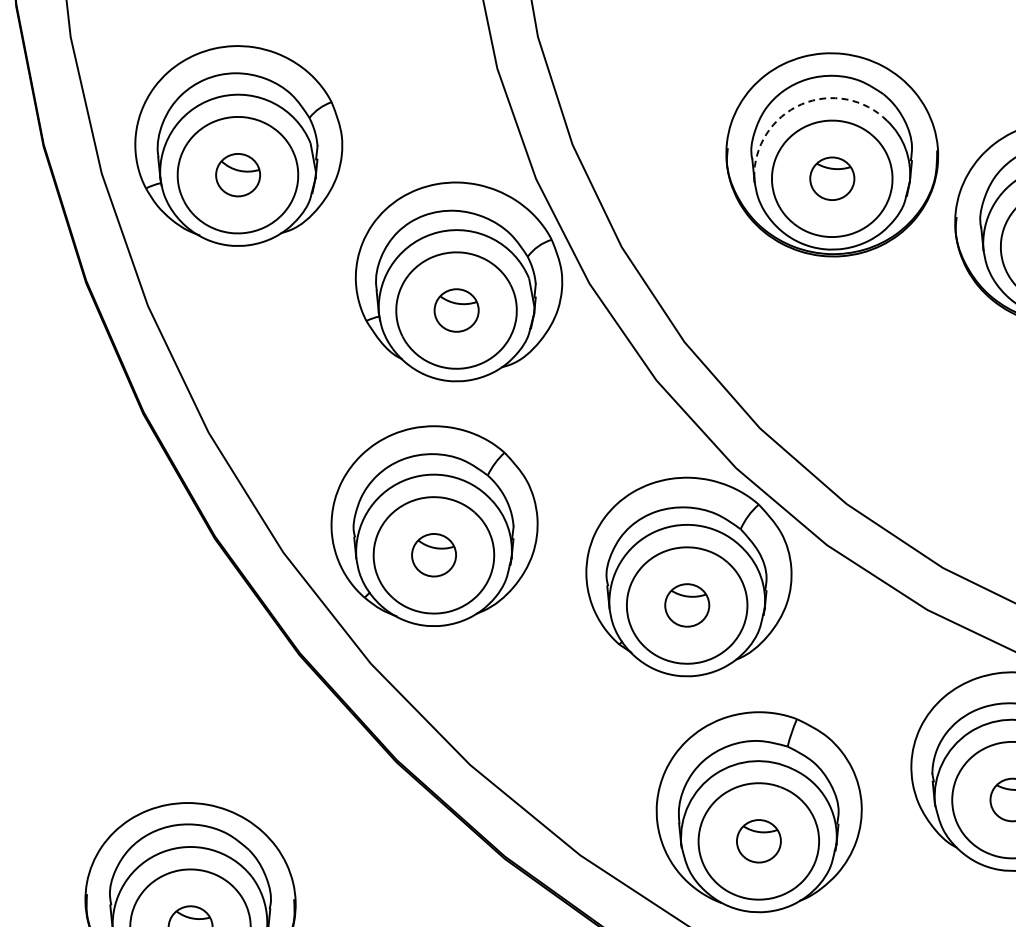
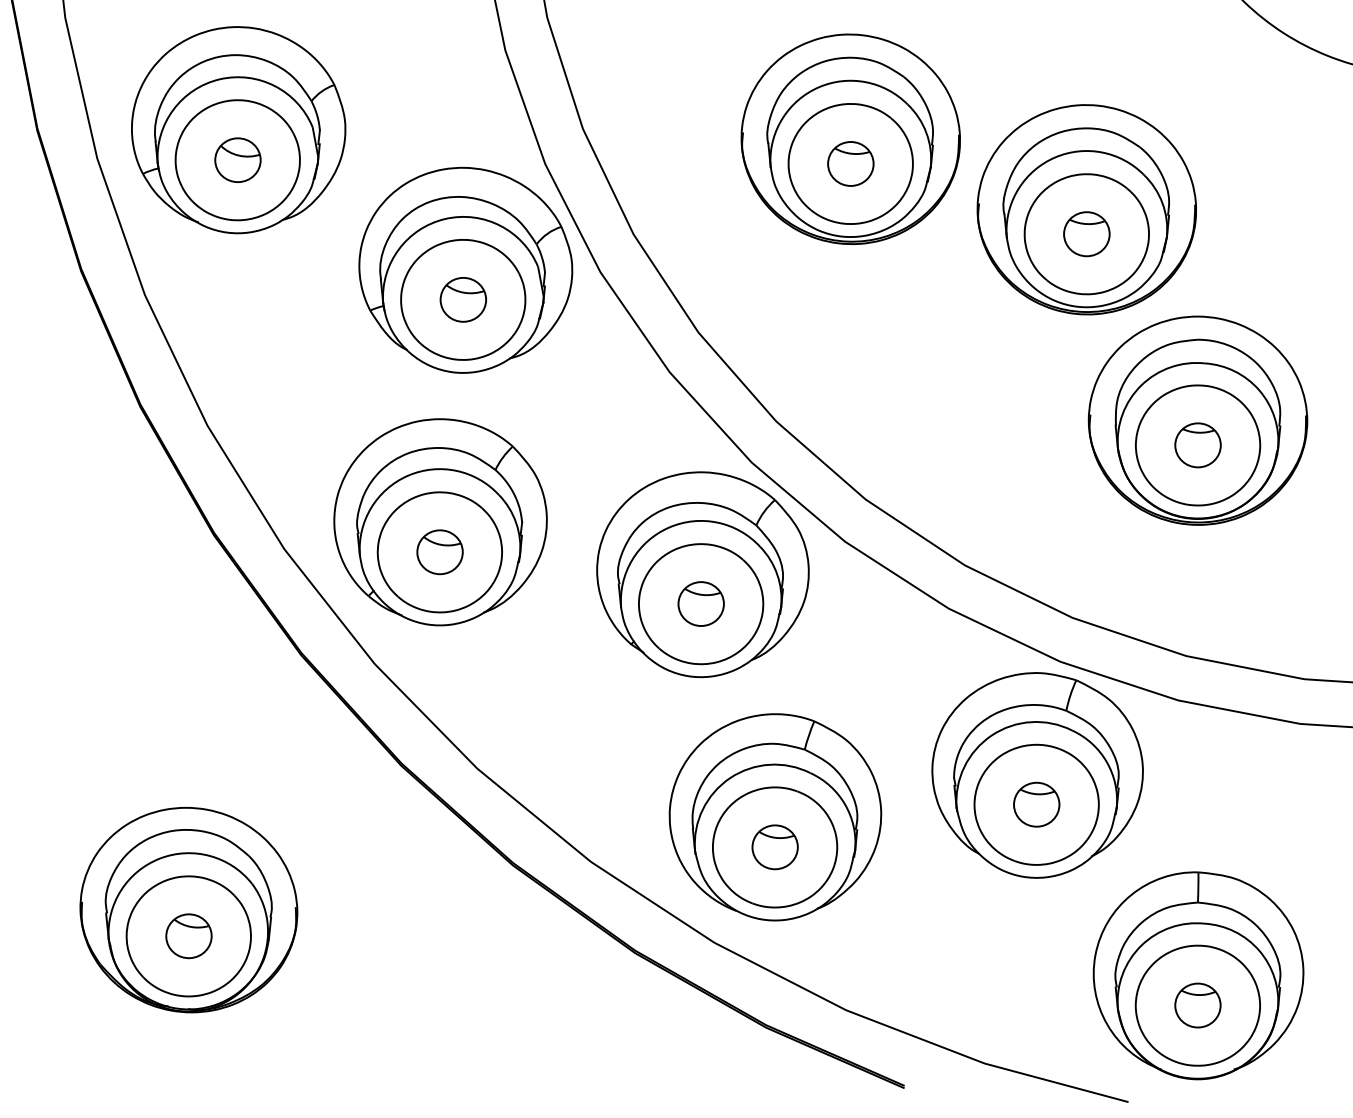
arc: (800, 104) -> (818, 87), dashed -> solid

